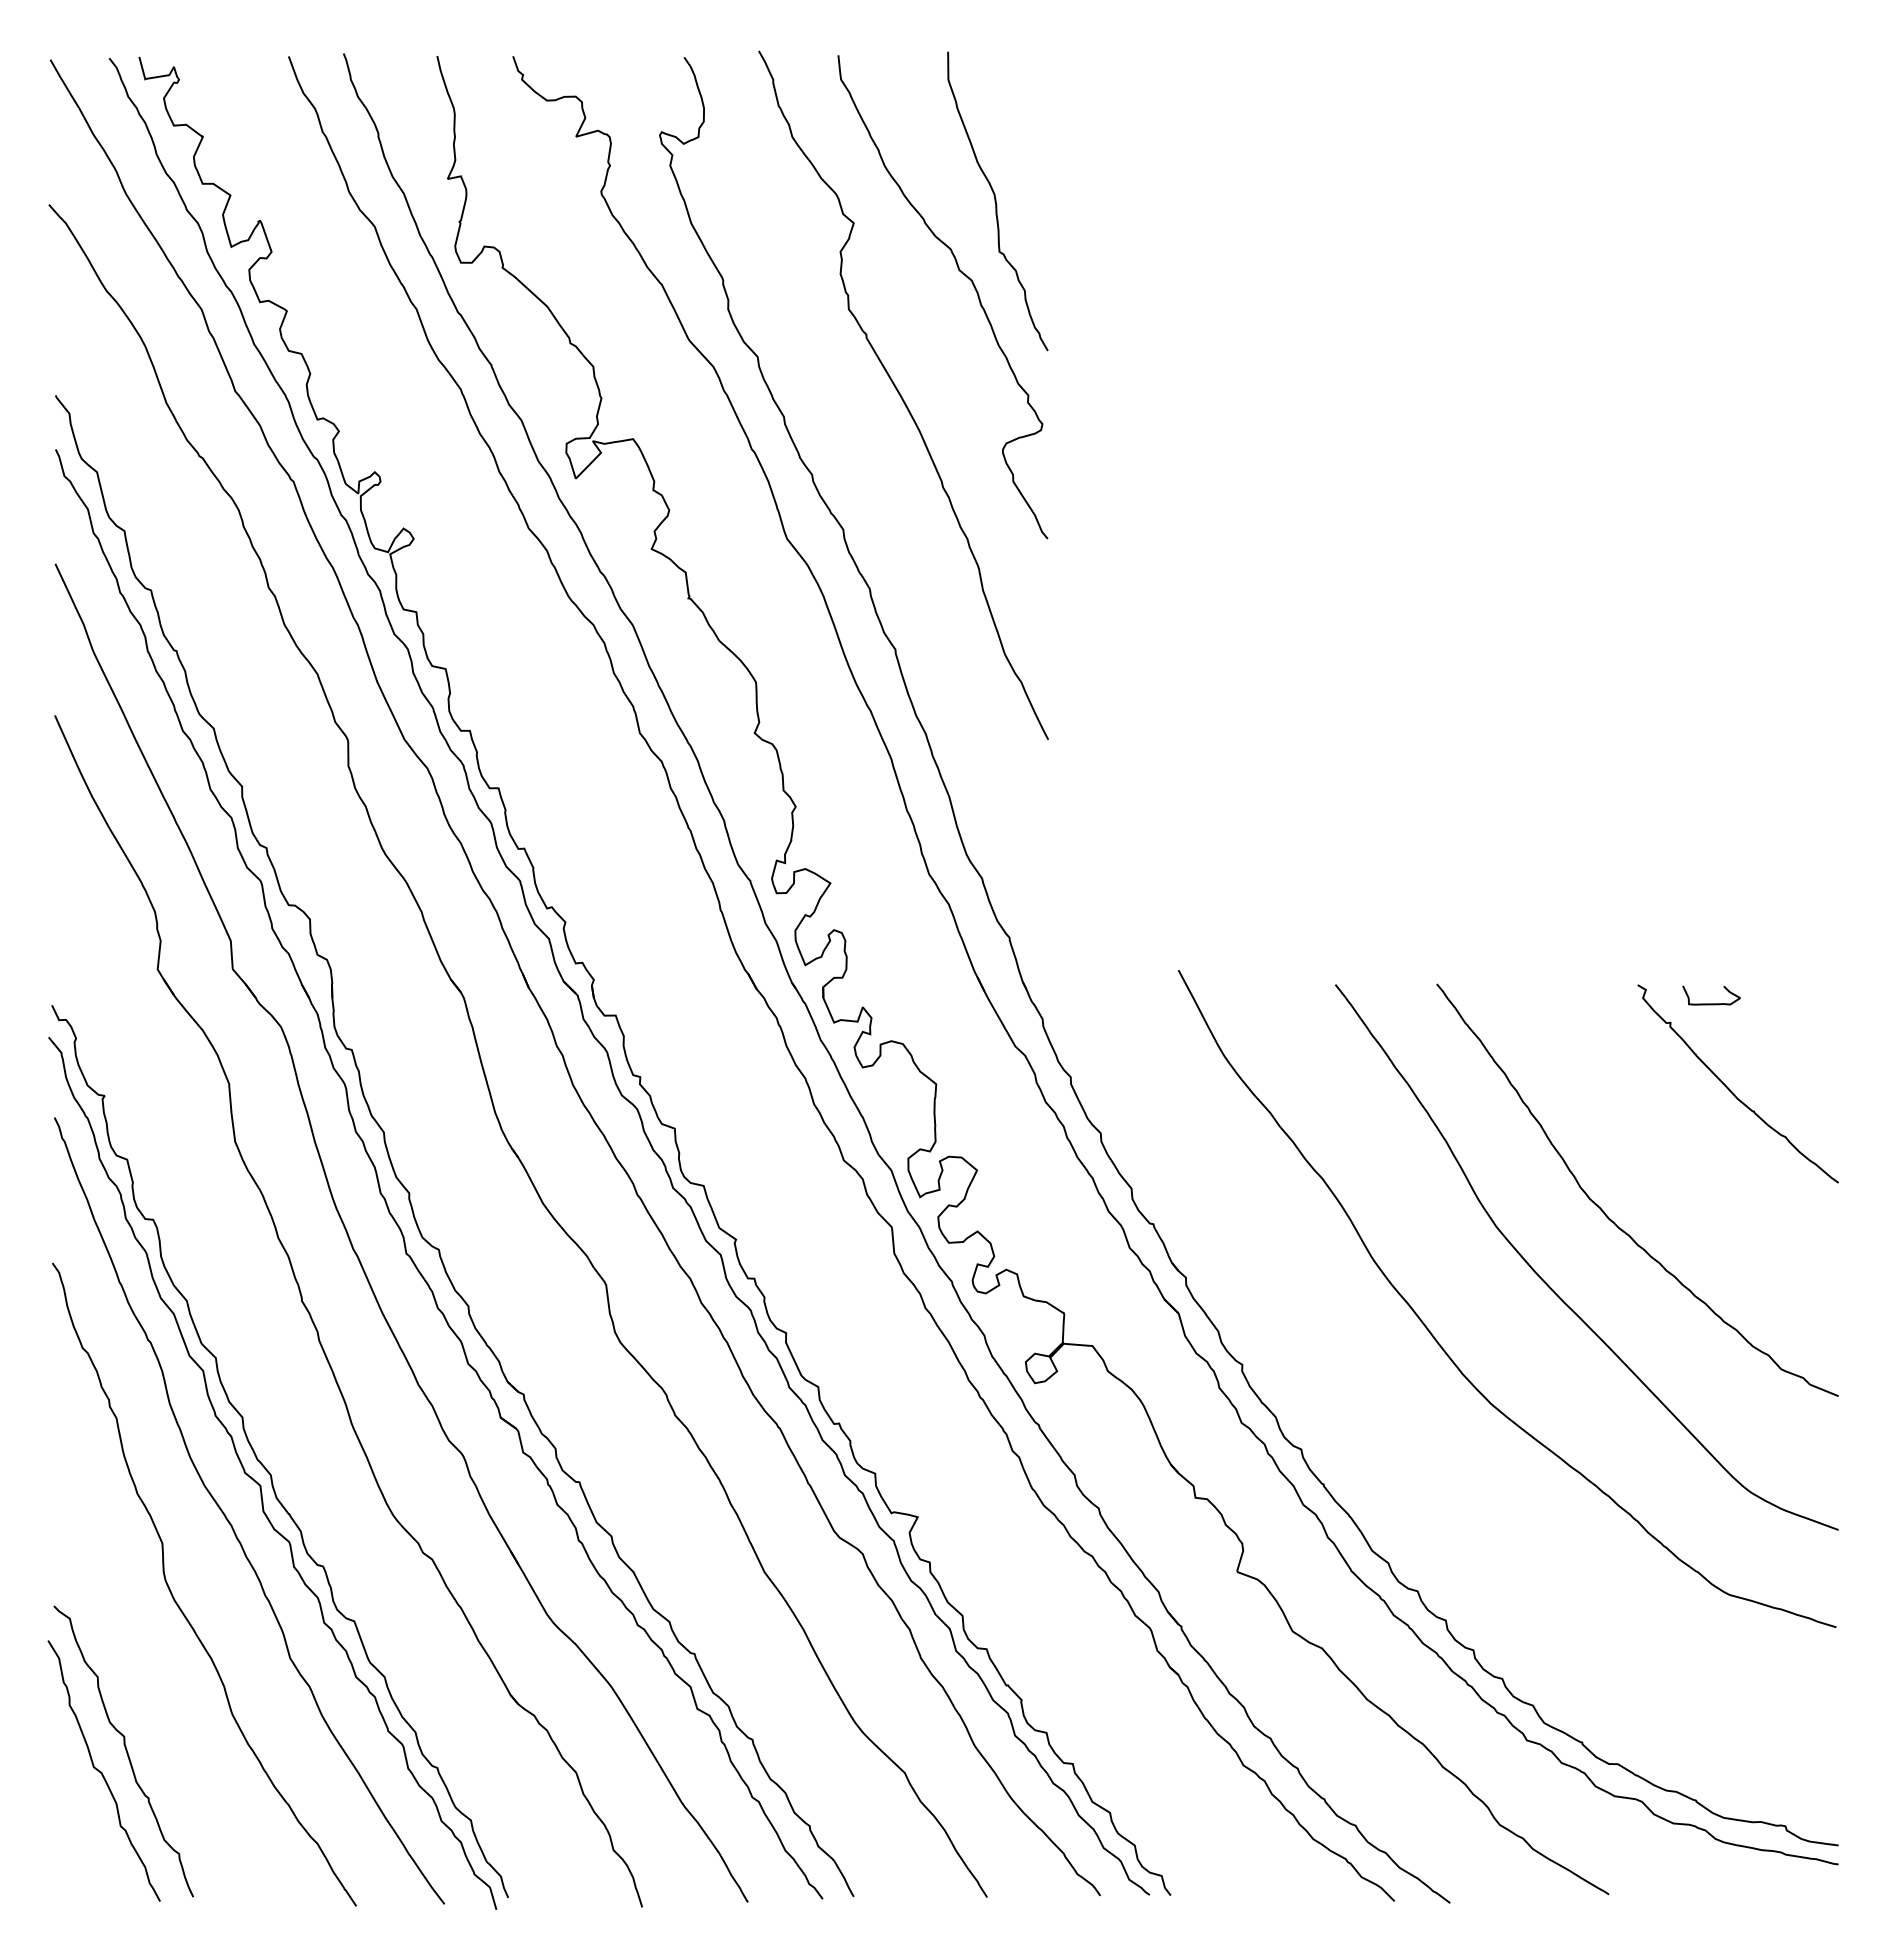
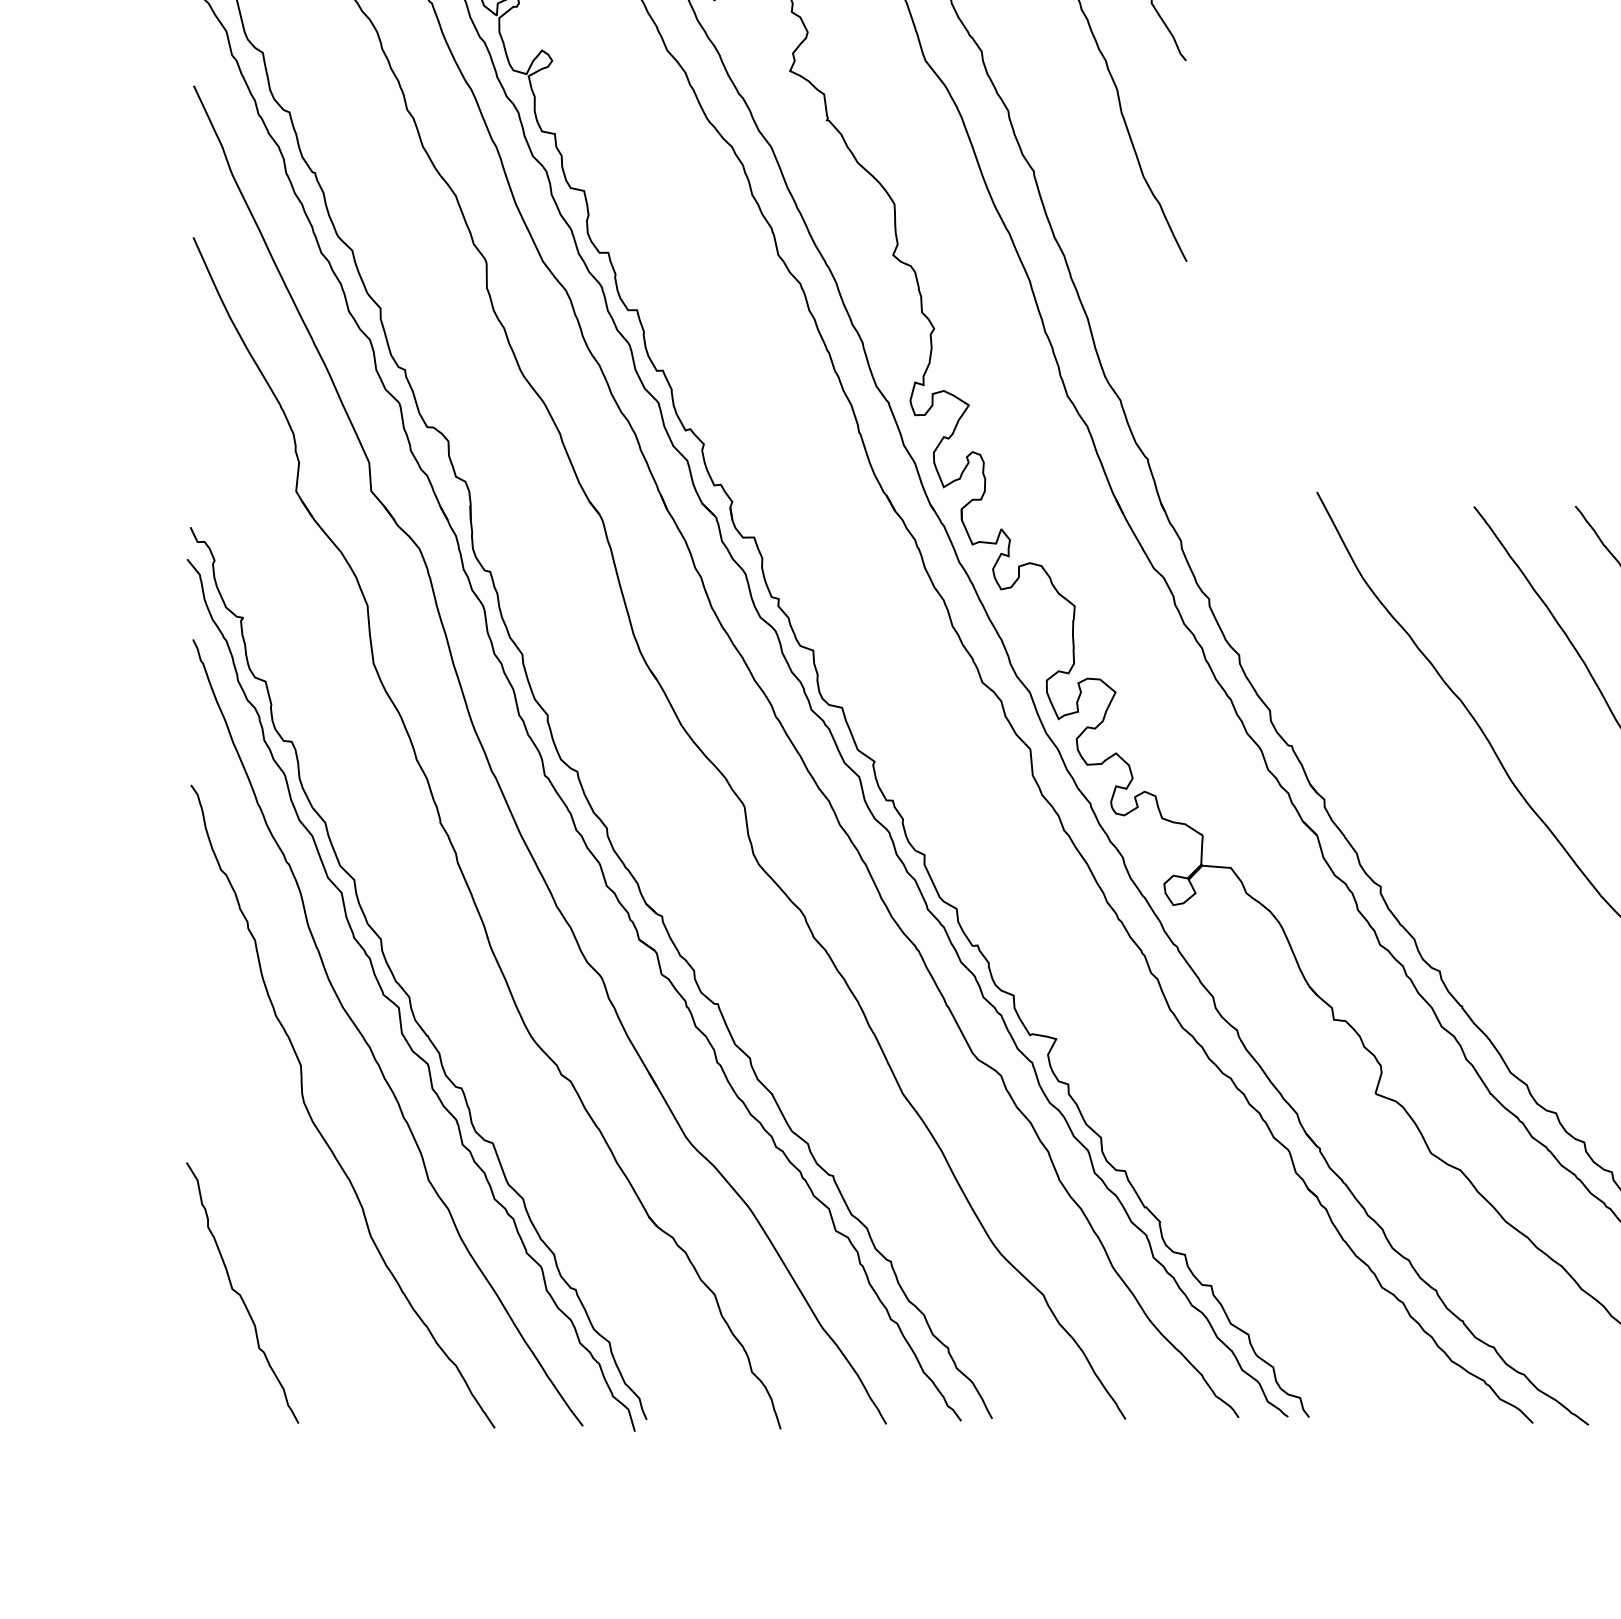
curve: (125, 1750) -> (263, 1272), removed

